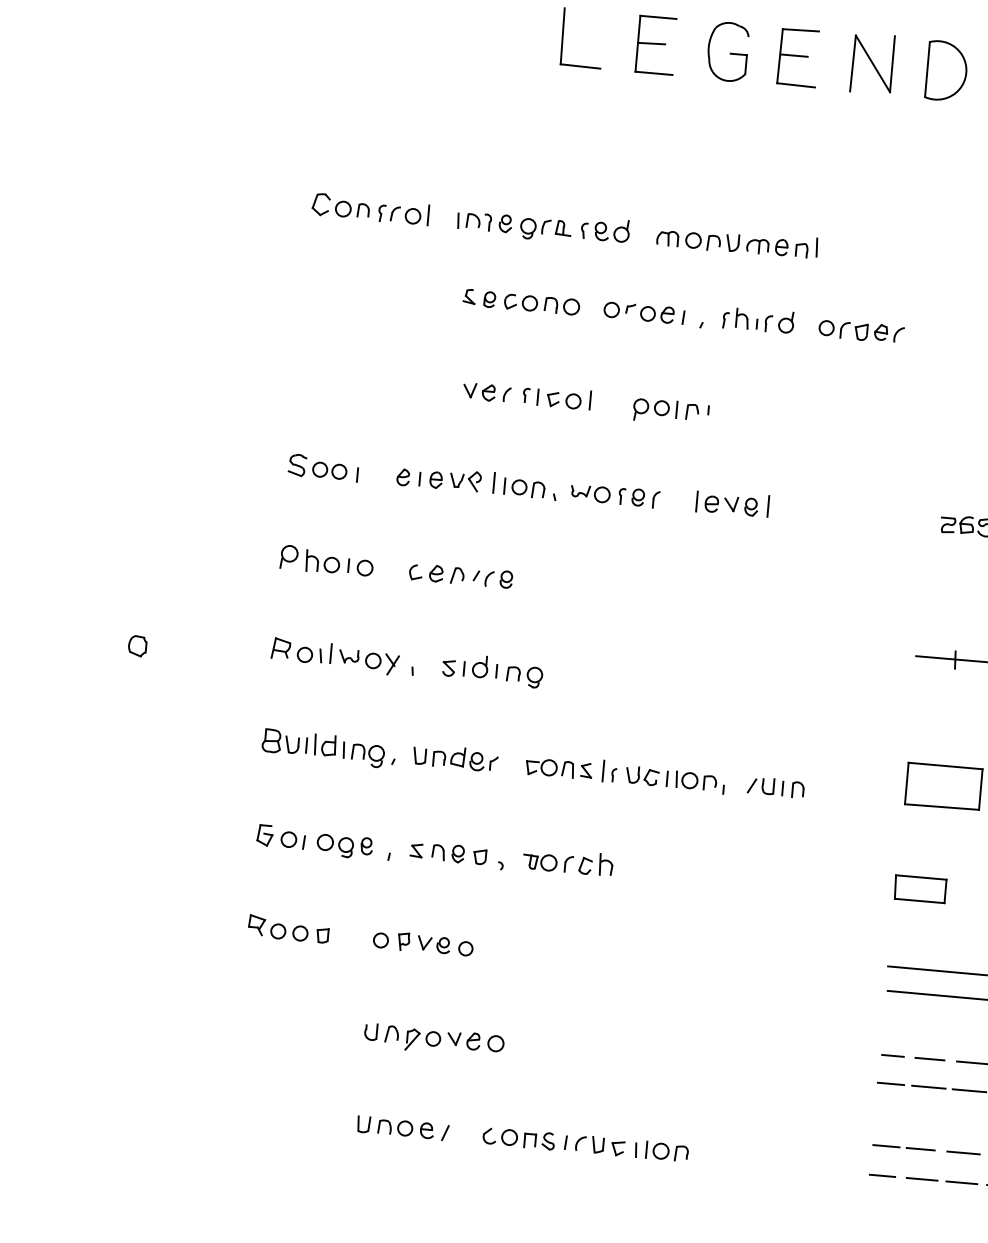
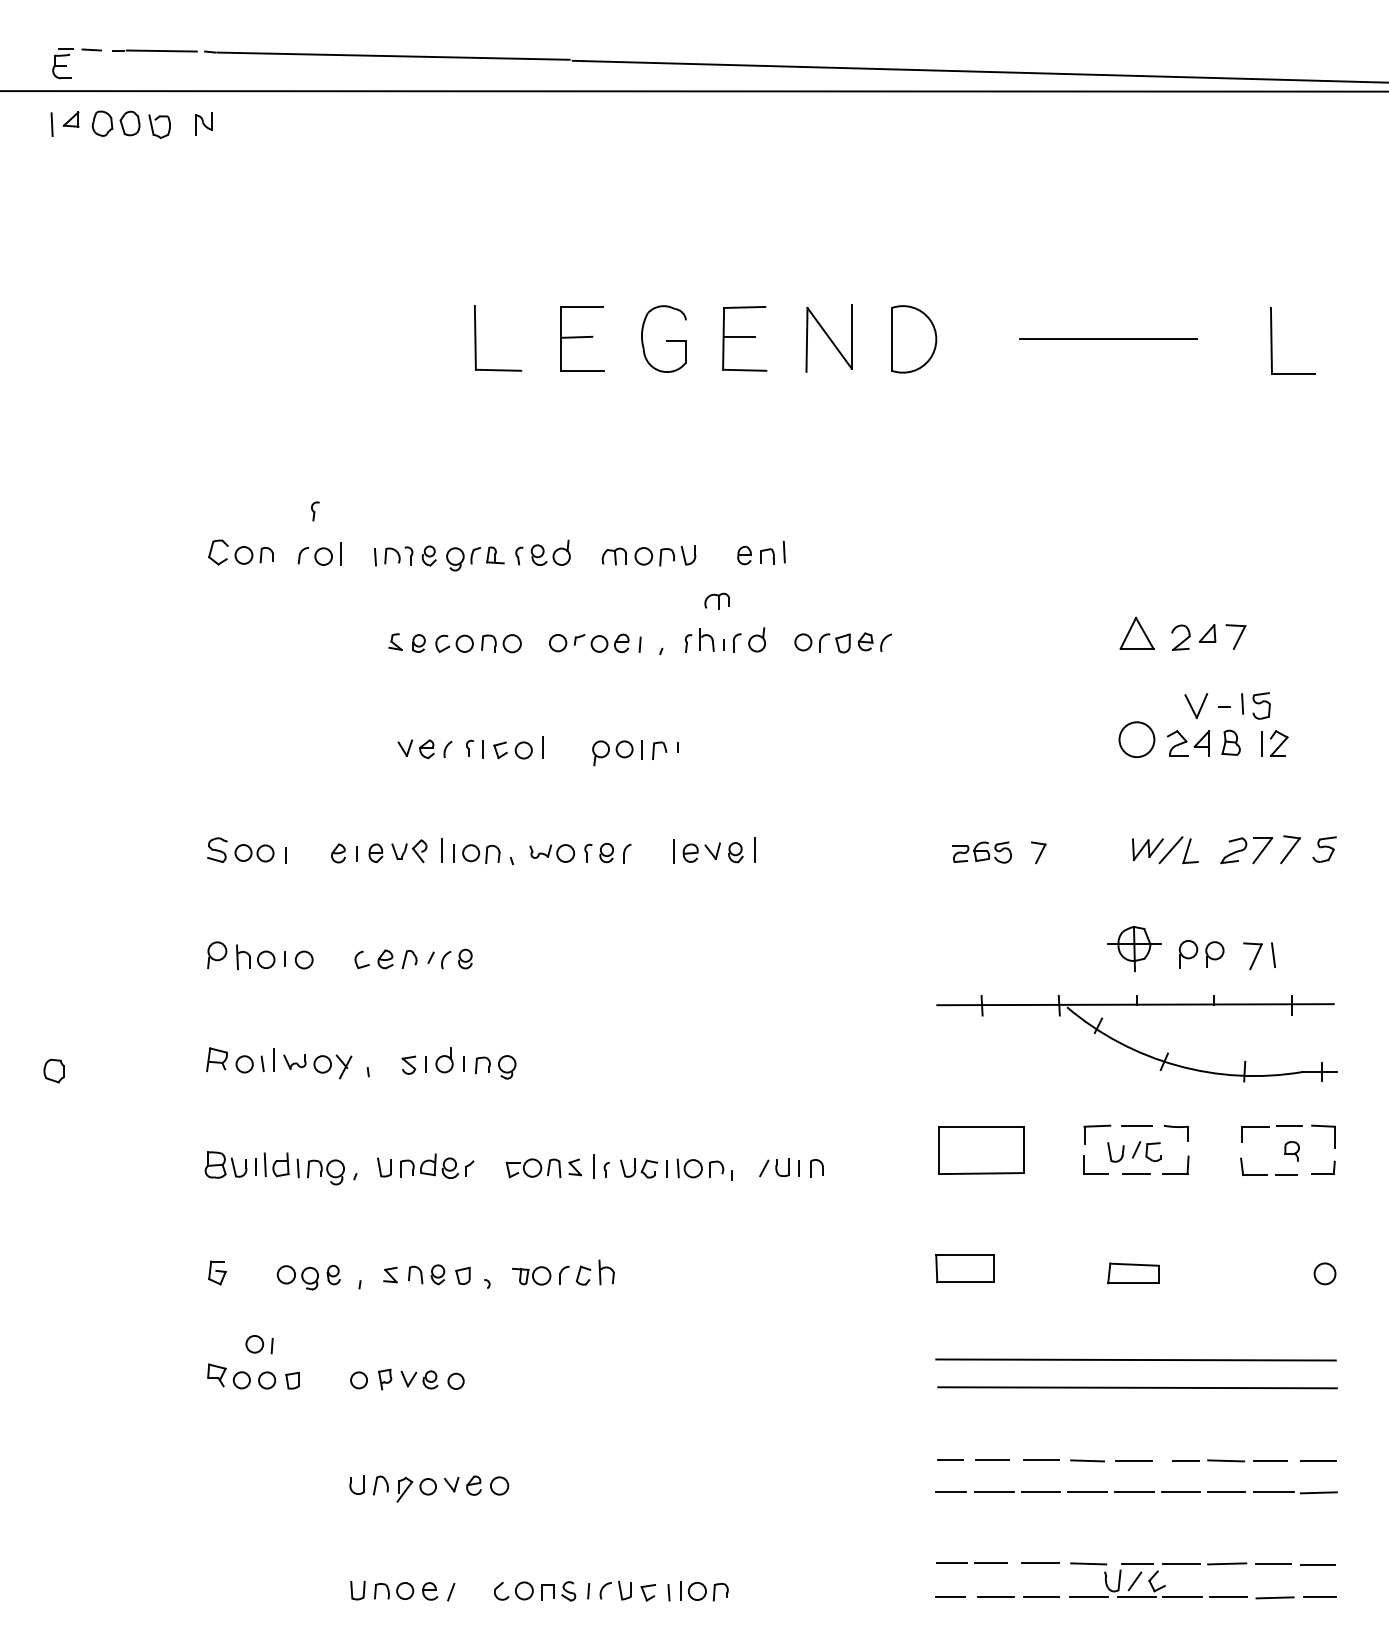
part: (382, 213) -> (315, 511), moved
part: (757, 245) -> (716, 600), moved
part: (293, 840) -> (259, 1344), moved

